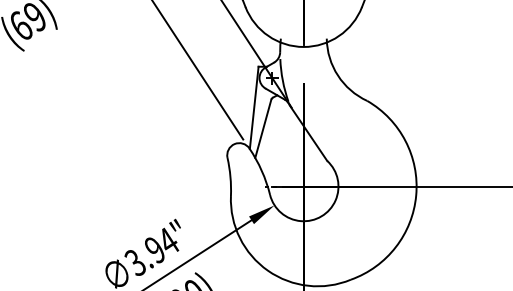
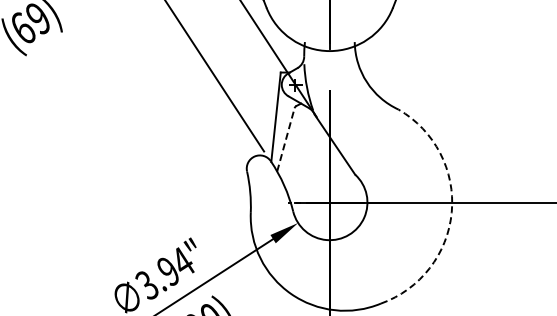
line: (262, 128) -> (285, 139), solid -> dashed
arc: (415, 195) -> (451, 212), solid -> dashed

